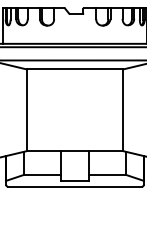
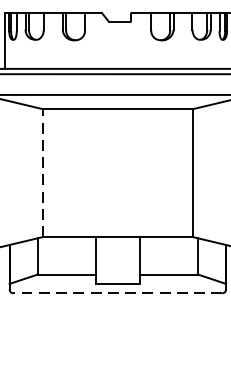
line: (26, 110) -> (41, 173), solid -> dashed
line: (75, 186) -> (118, 292), solid -> dashed

